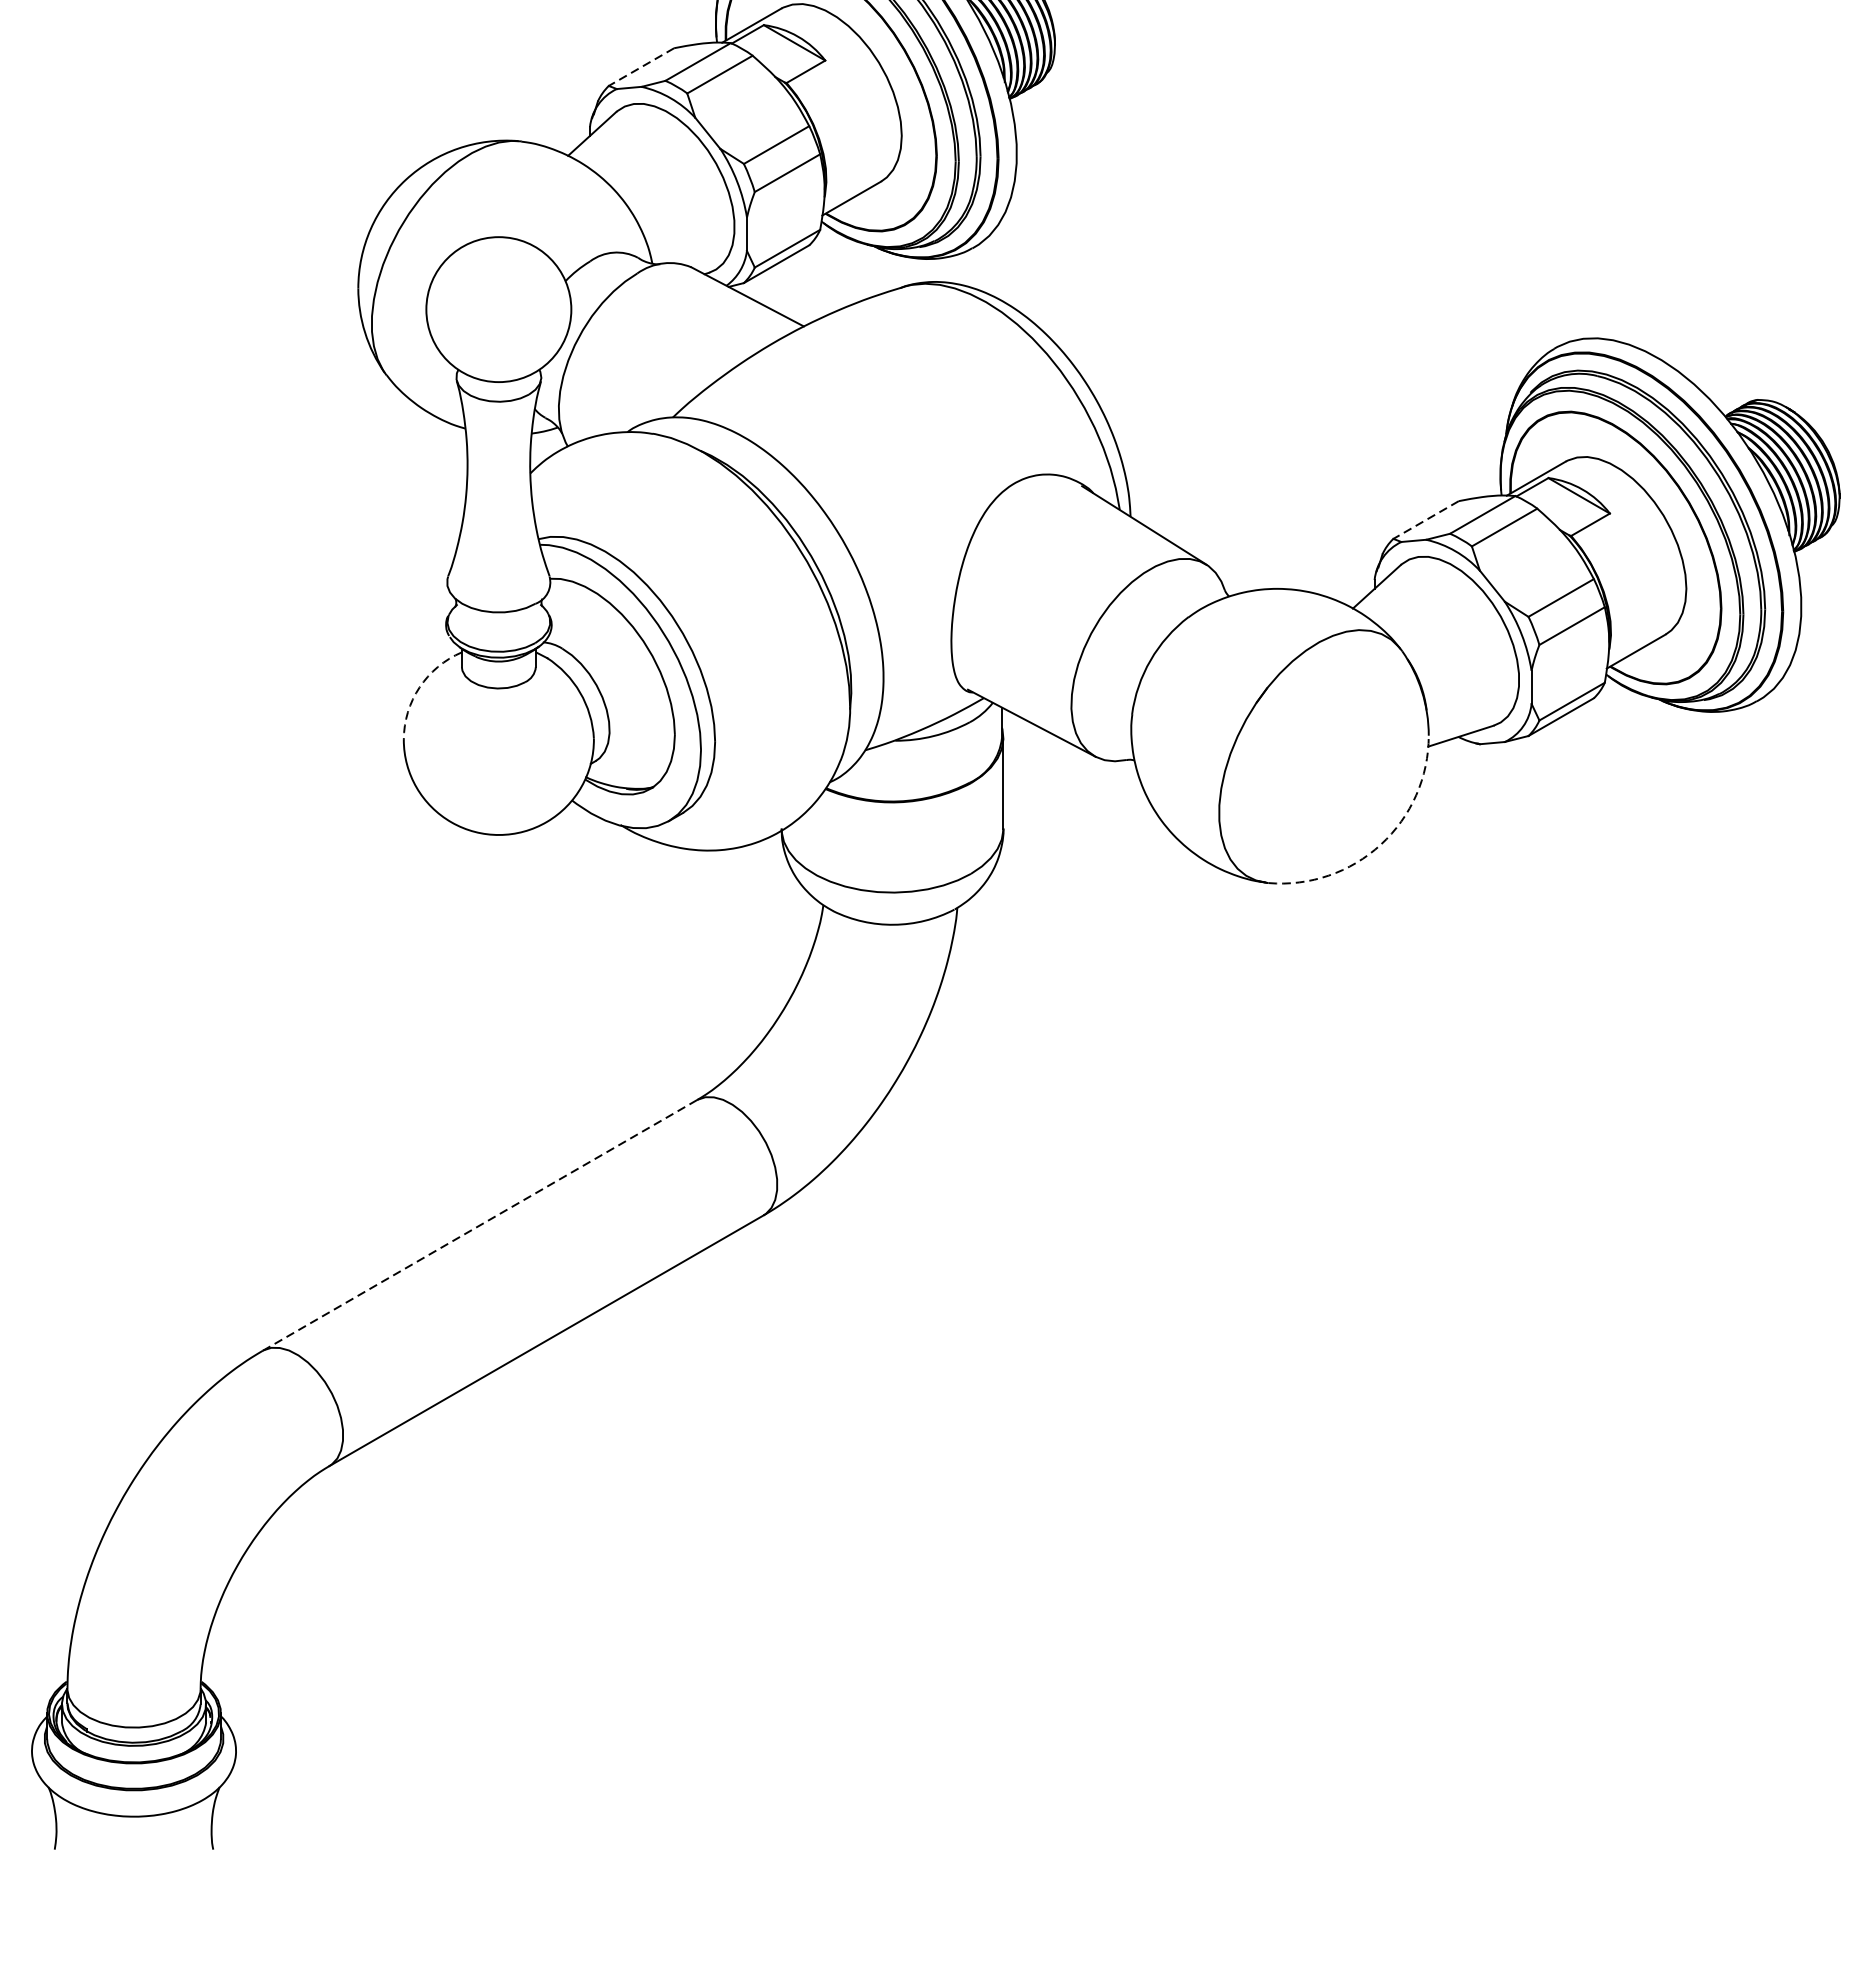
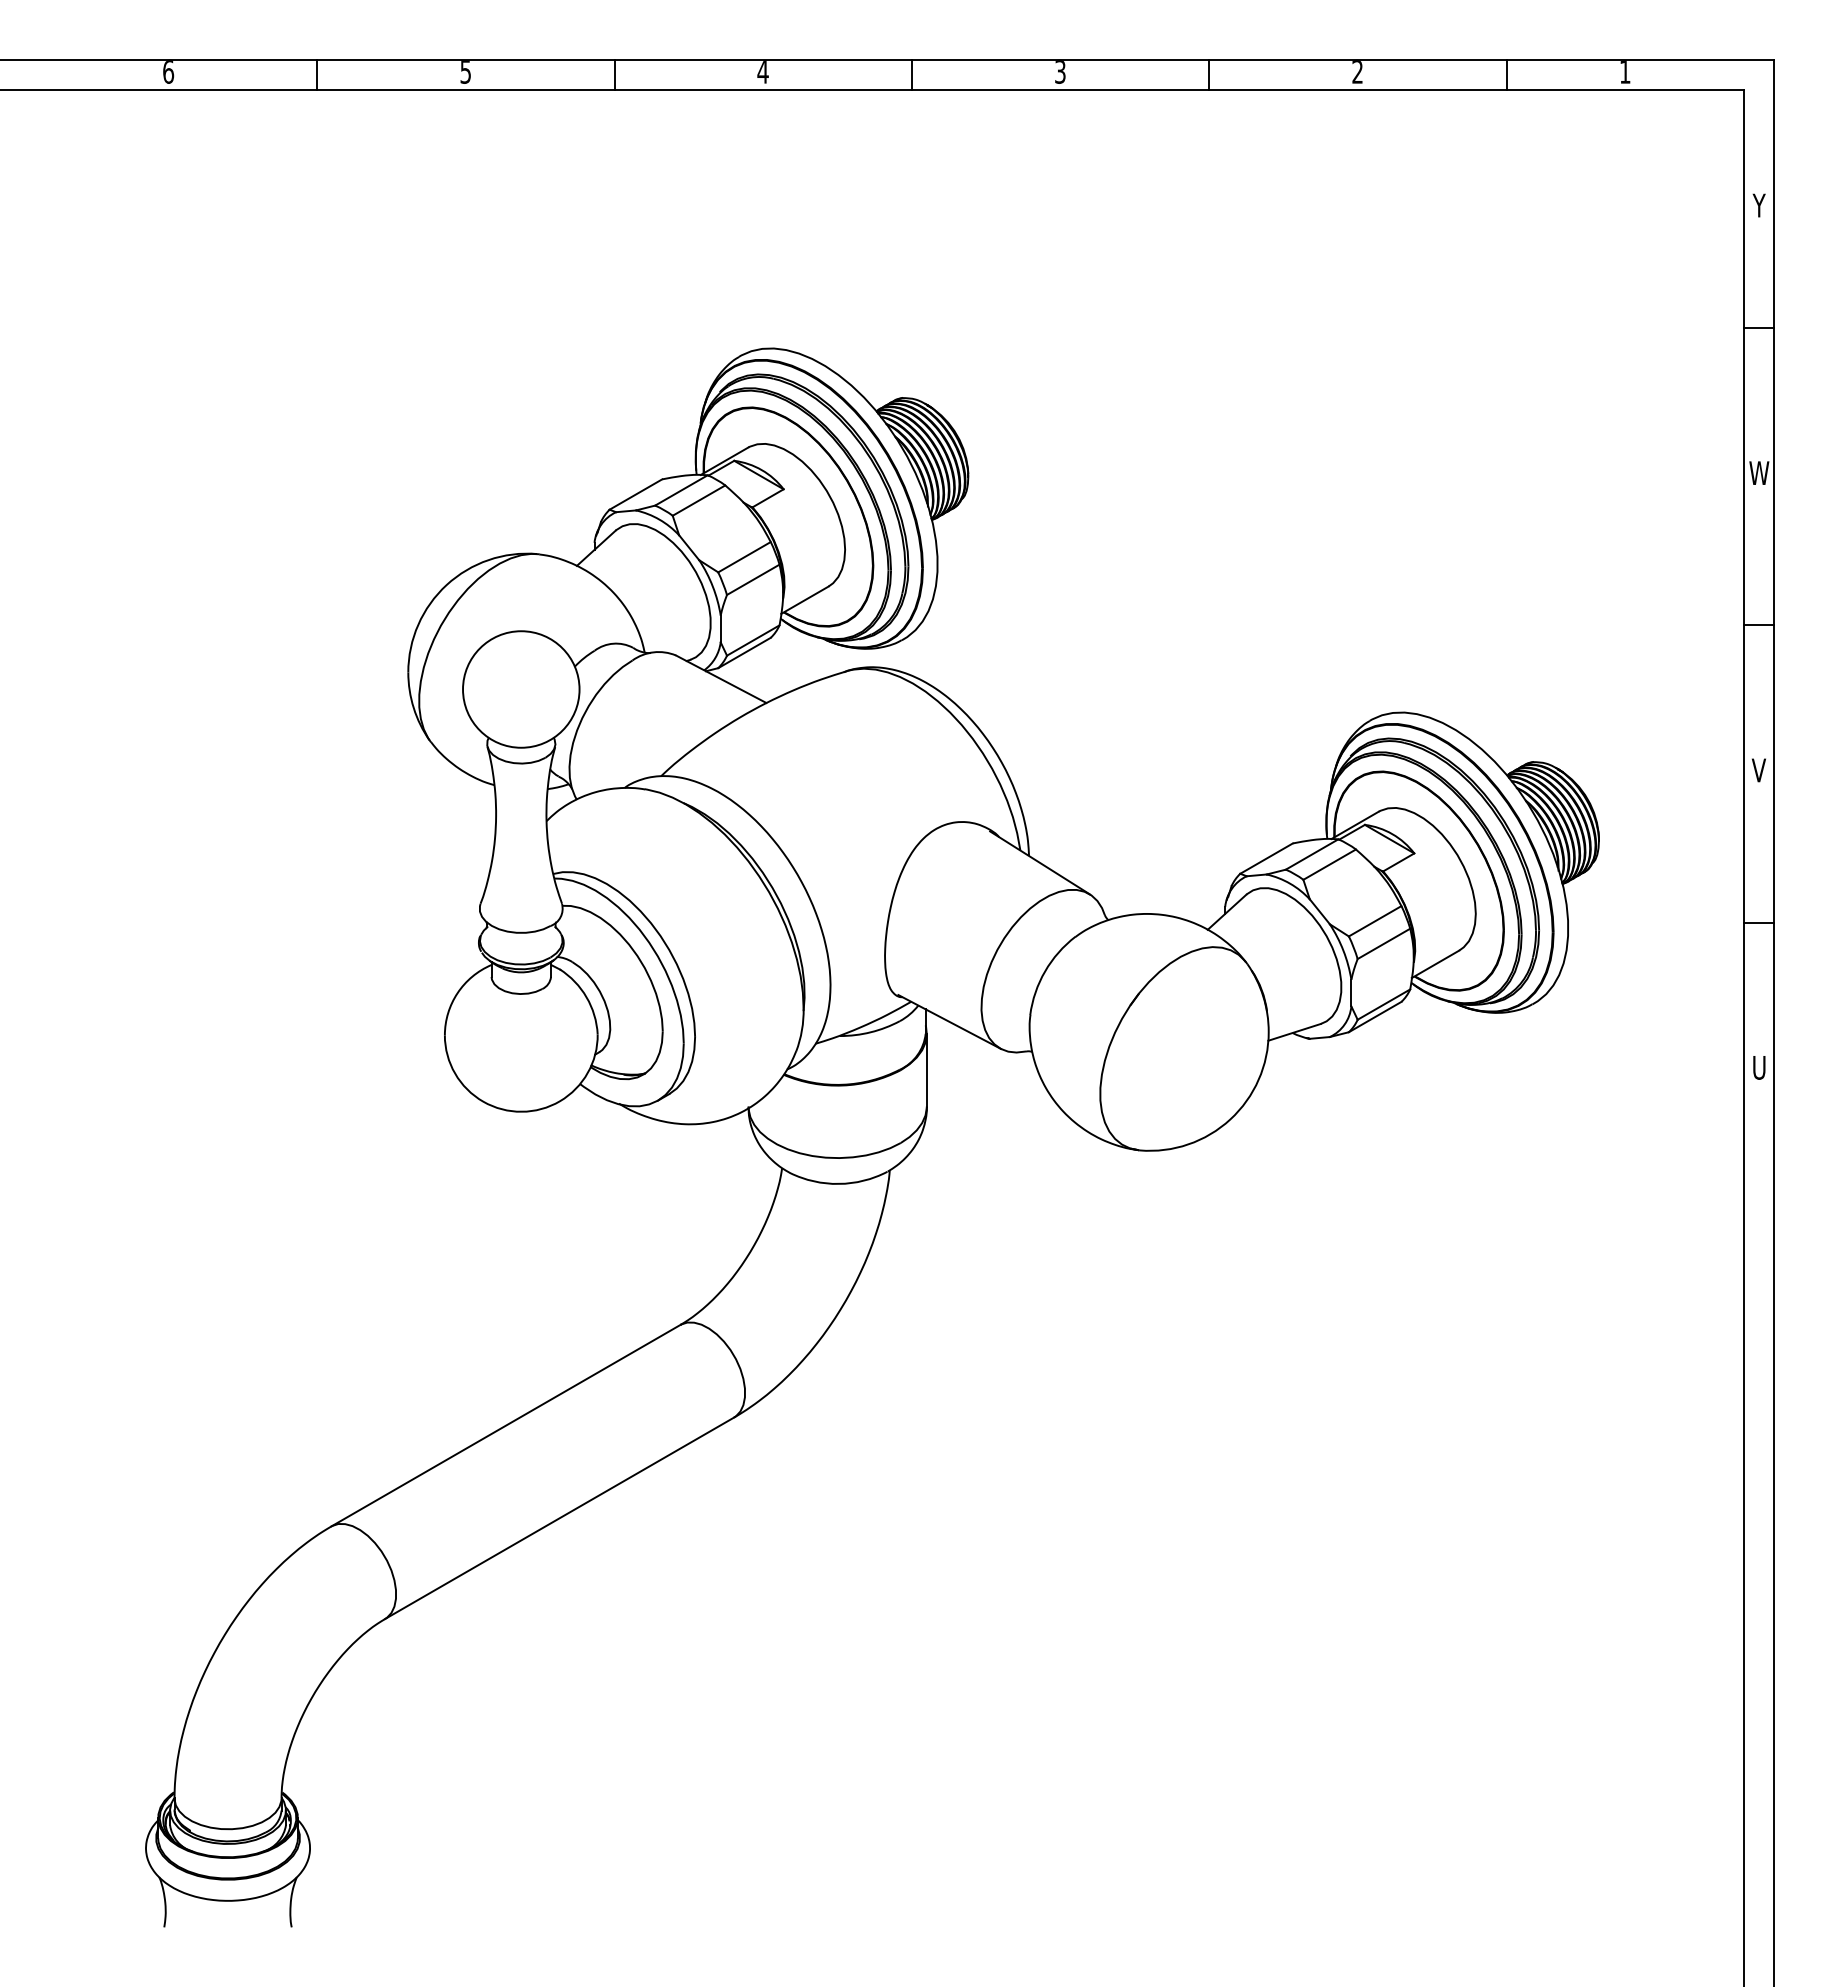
line: (640, 67) -> (635, 494), dashed -> solid
line: (1425, 519) -> (1266, 858), dashed -> solid
arc: (419, 687) -> (457, 993), dashed -> solid
arc: (1381, 844) -> (1230, 1119), dashed -> solid
line: (479, 1225) -> (505, 1425), dashed -> solid

